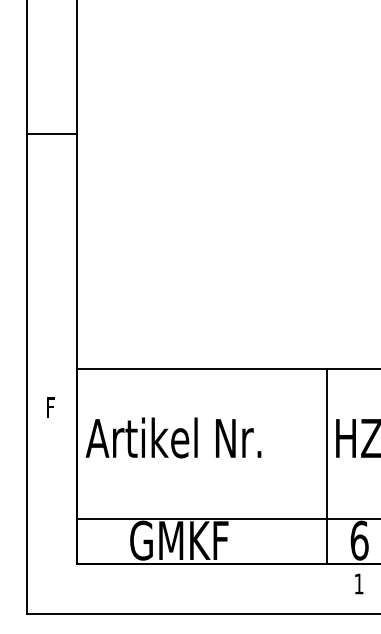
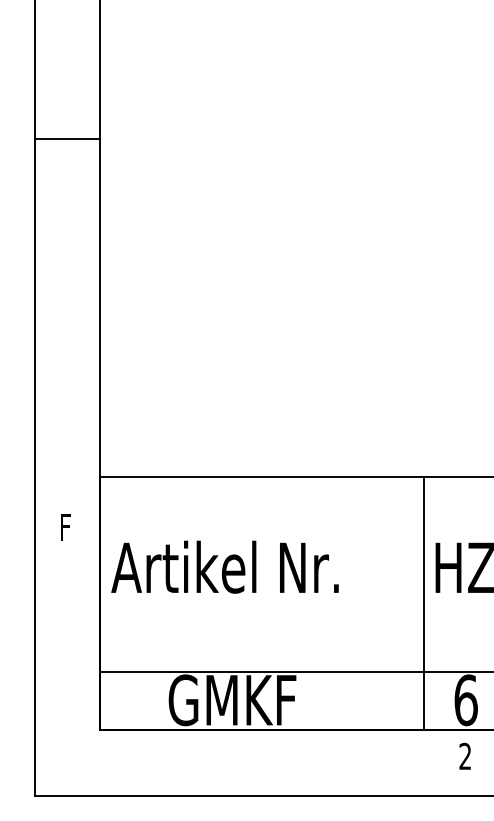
line: (51, 134) -> (66, 139), moved
text: (358, 583) -> (464, 755), 1 -> 2

